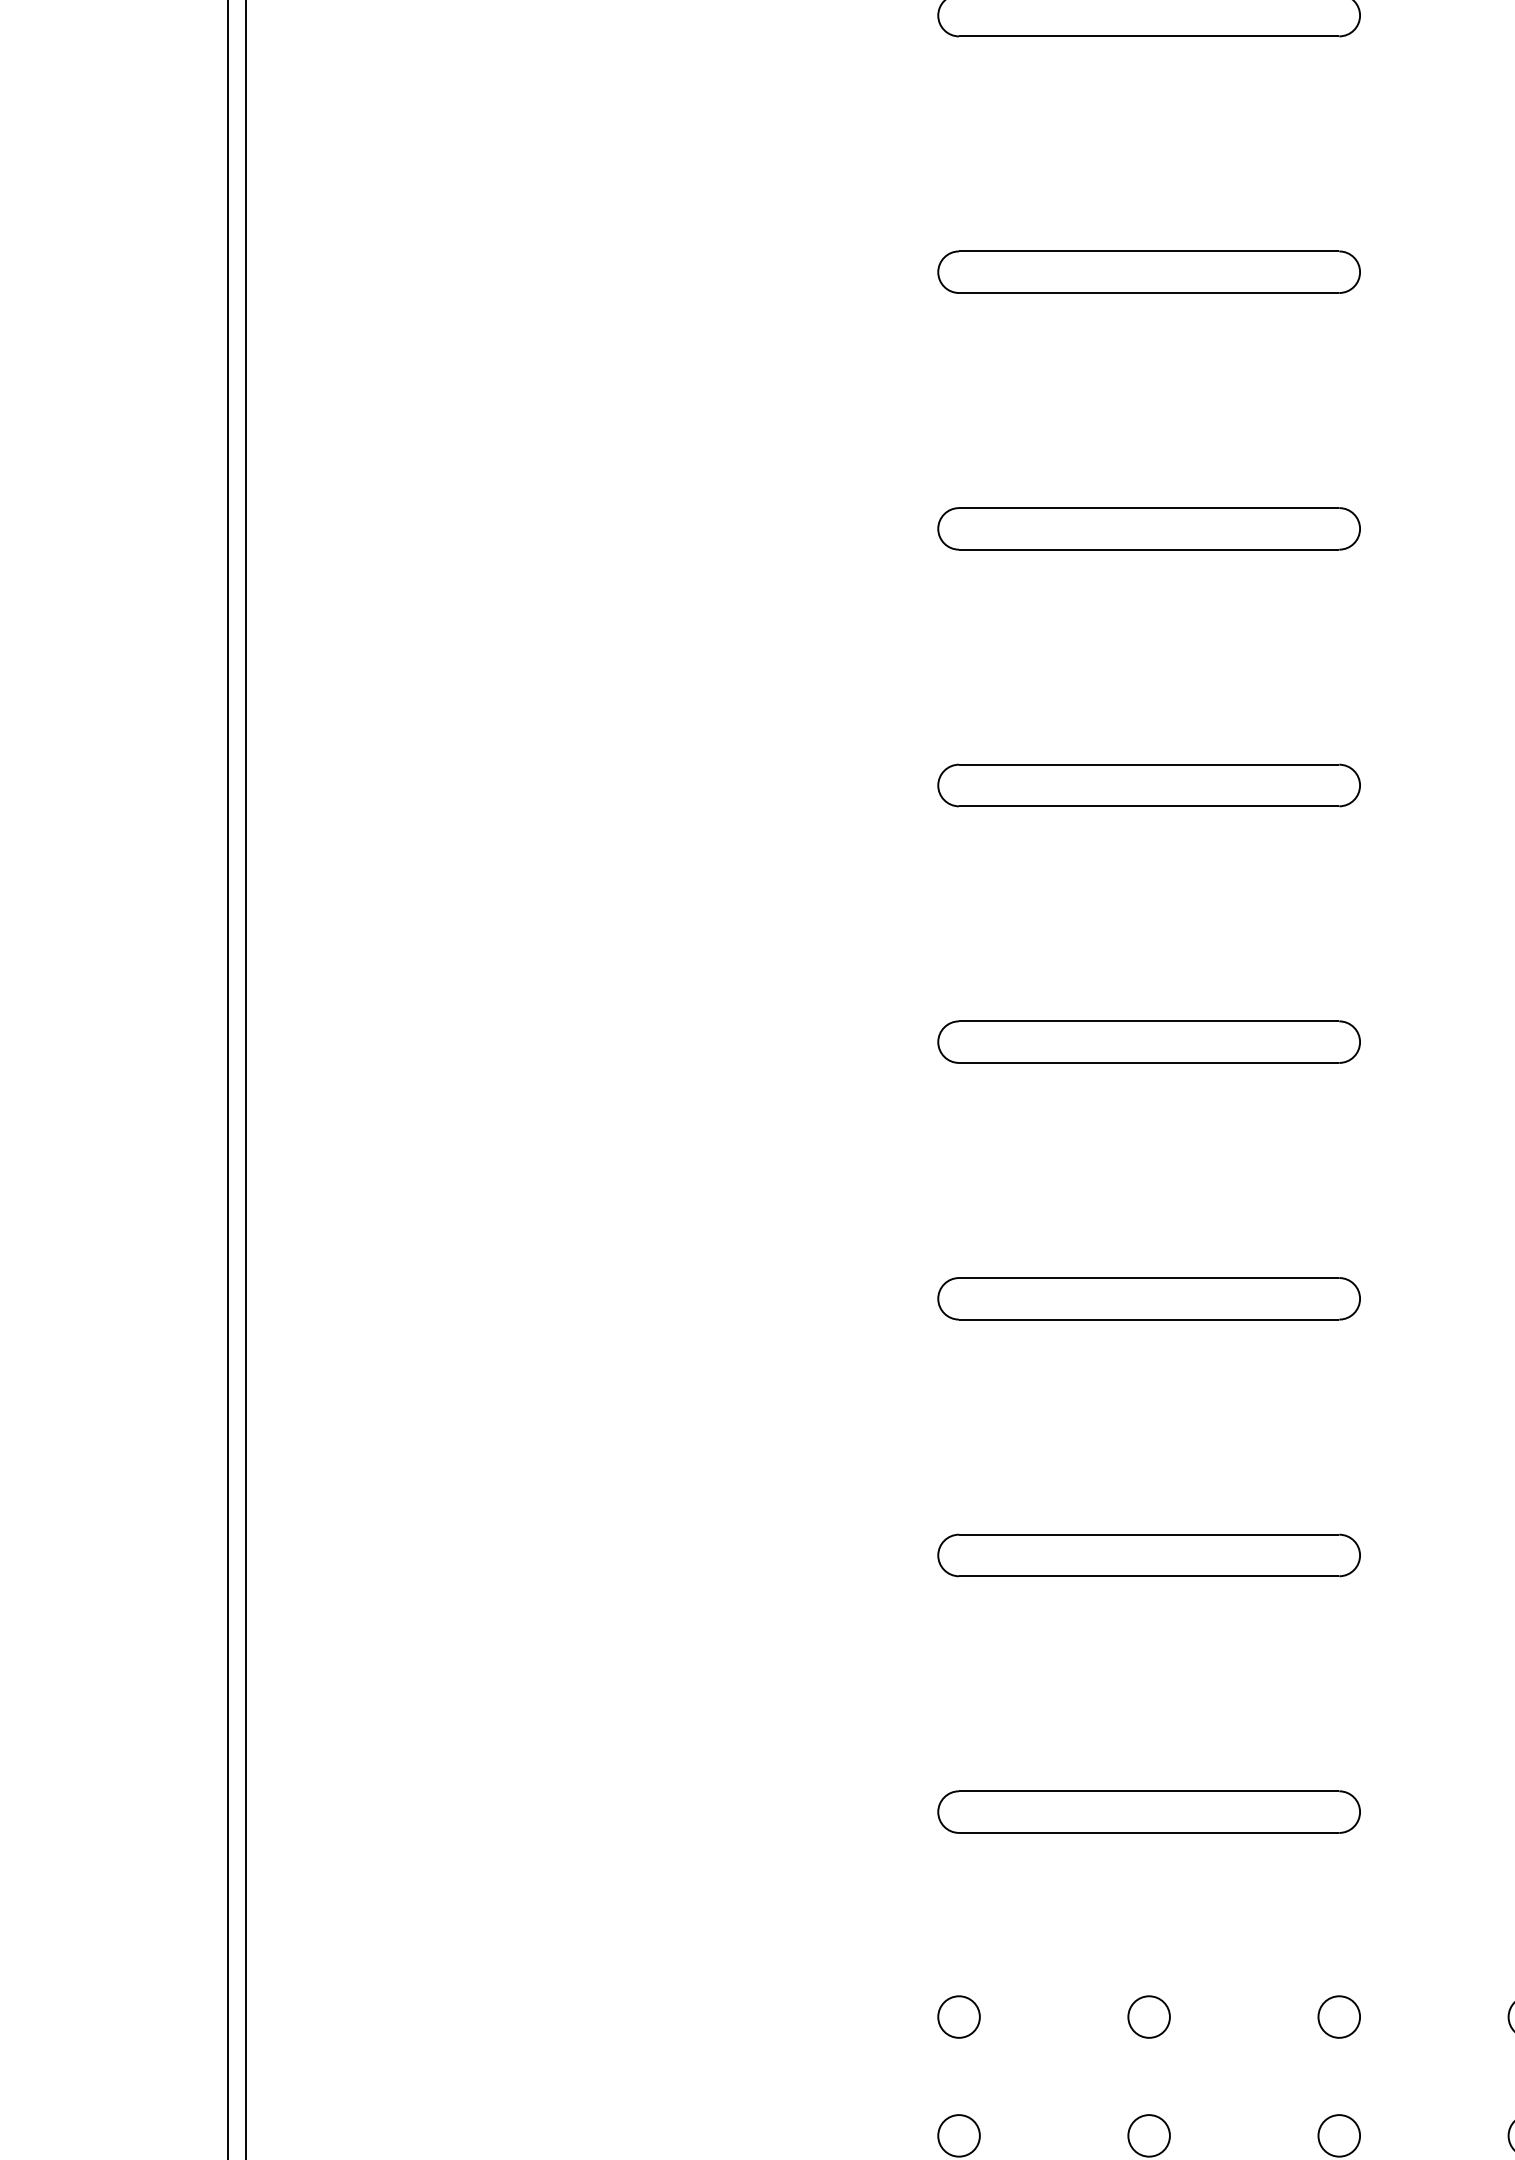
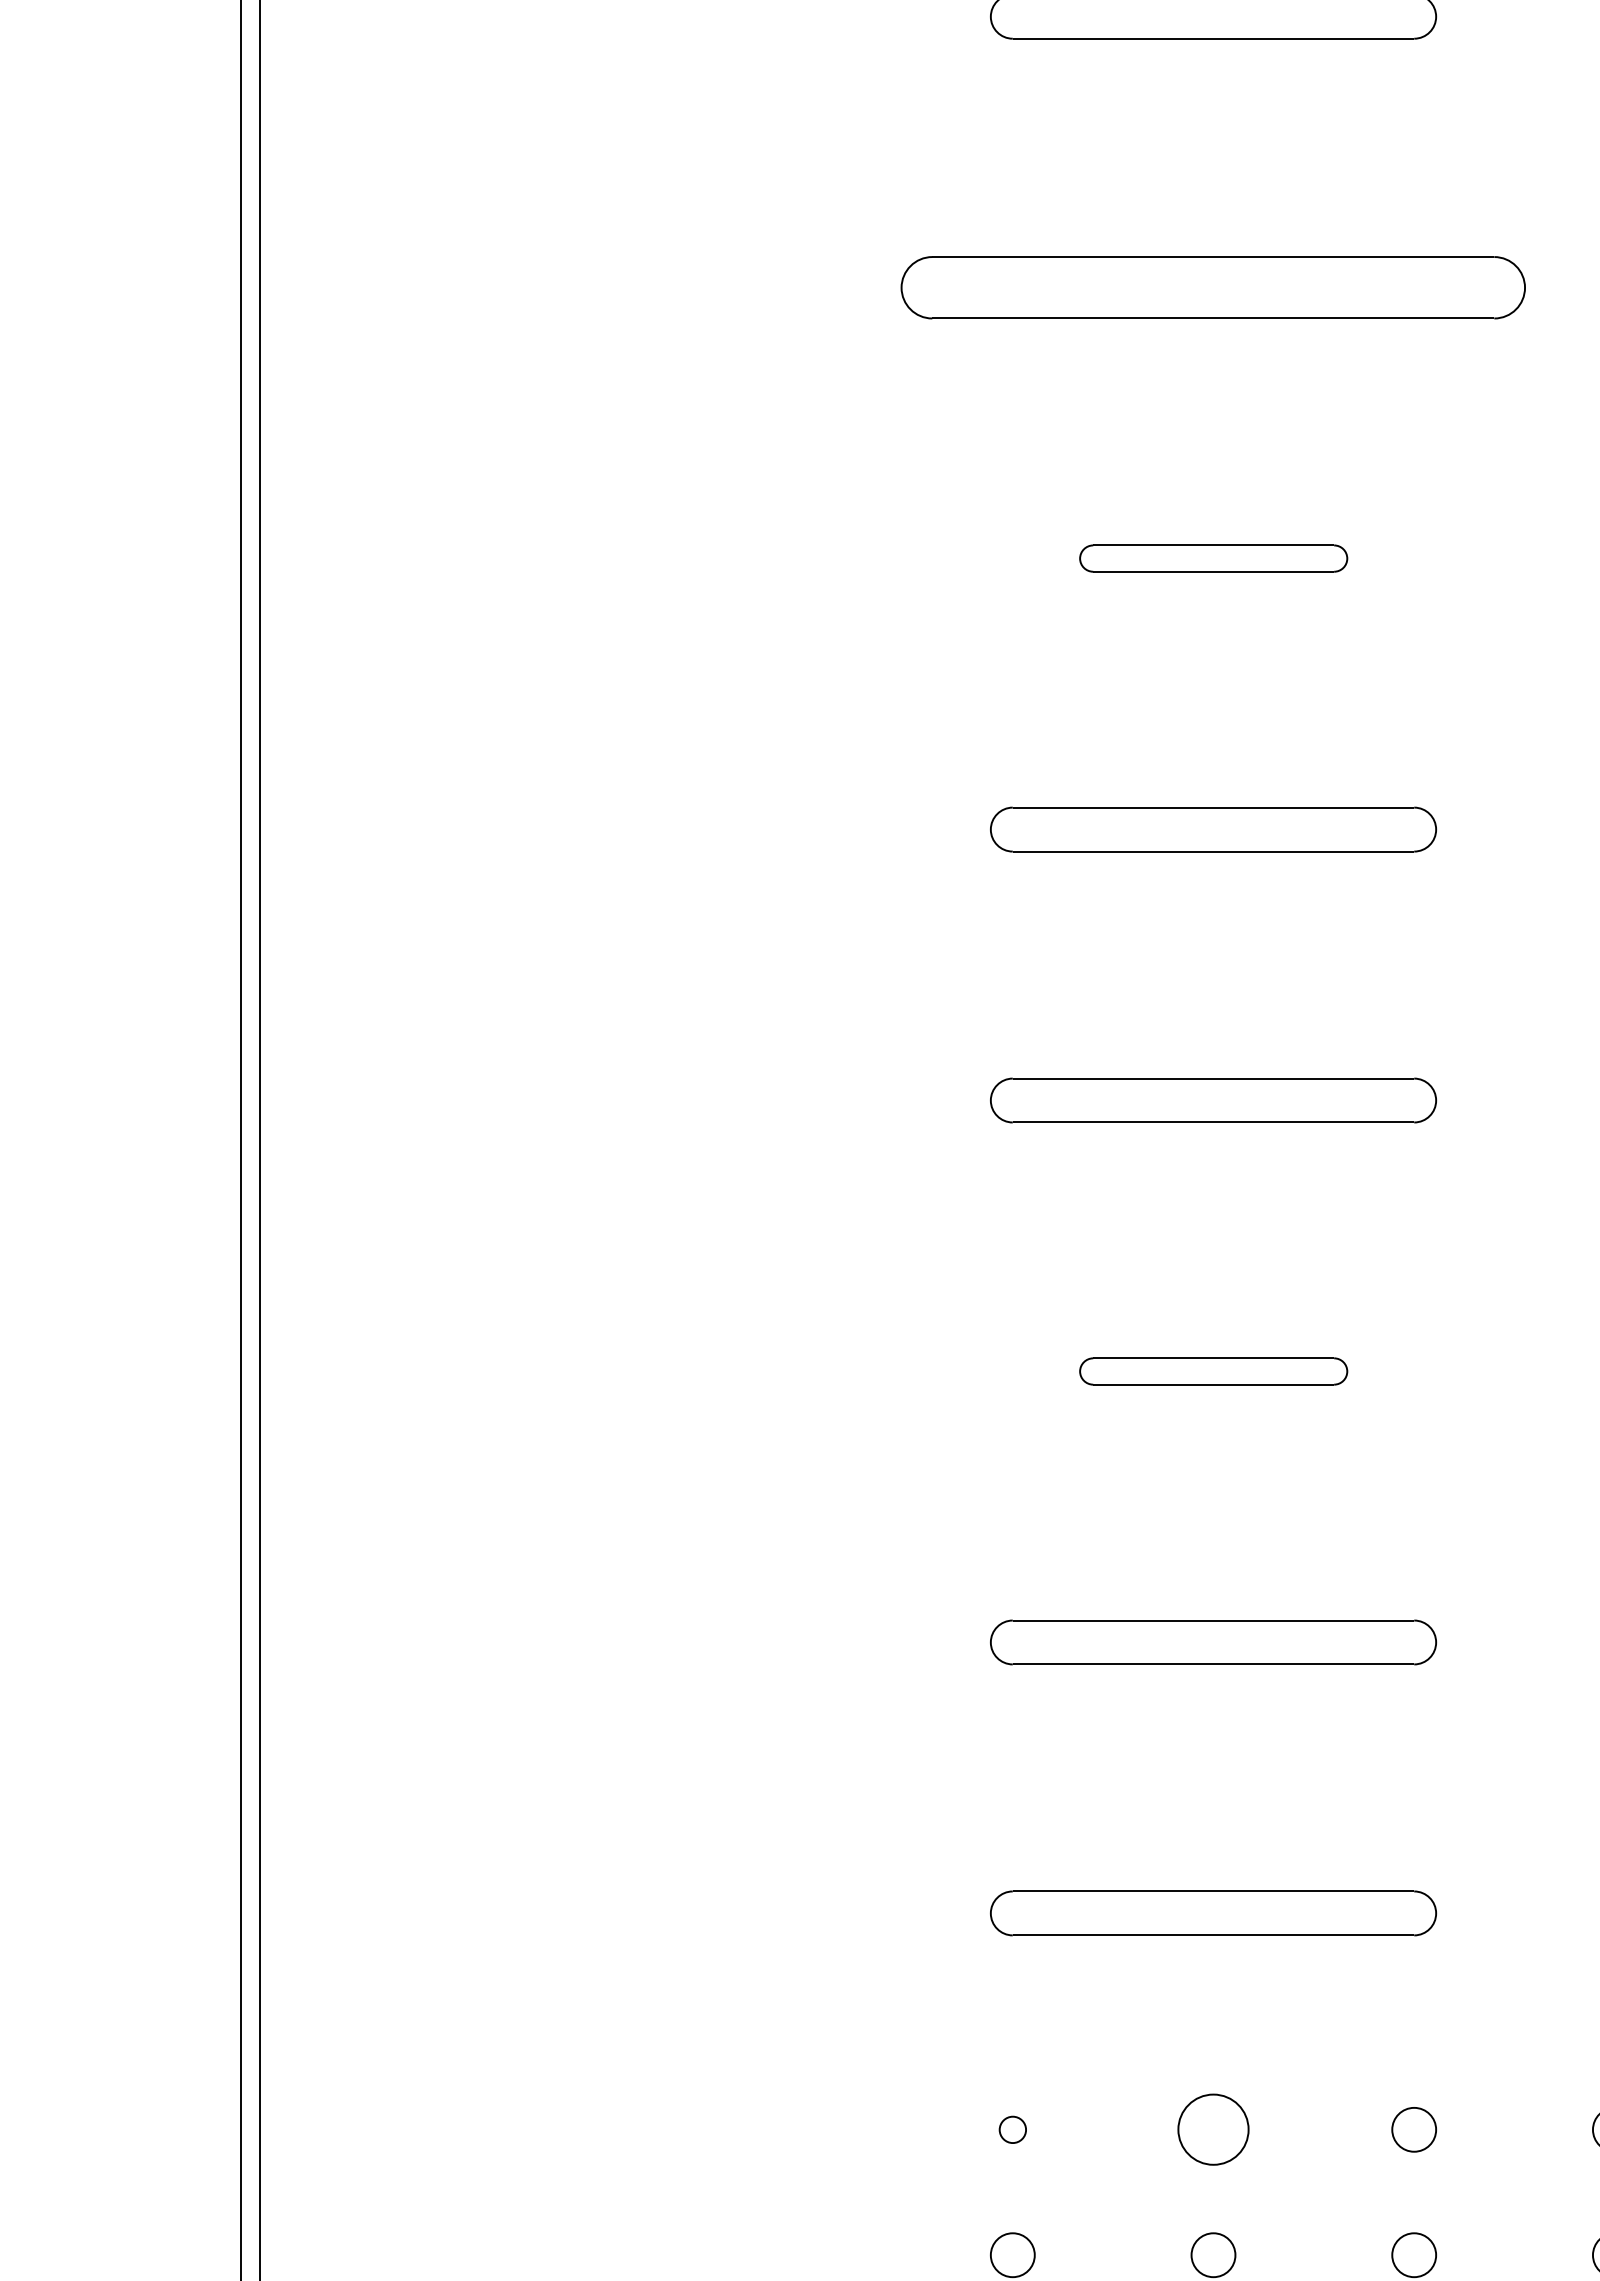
part: (1149, 272) -> (1213, 287), size x1.4
part: (1149, 528) -> (1213, 558), size x0.6
part: (1149, 1298) -> (1213, 1371), size x0.6
part: (958, 2016) -> (1012, 2129), size x0.6
part: (1149, 2016) -> (1213, 2129), size x1.6

